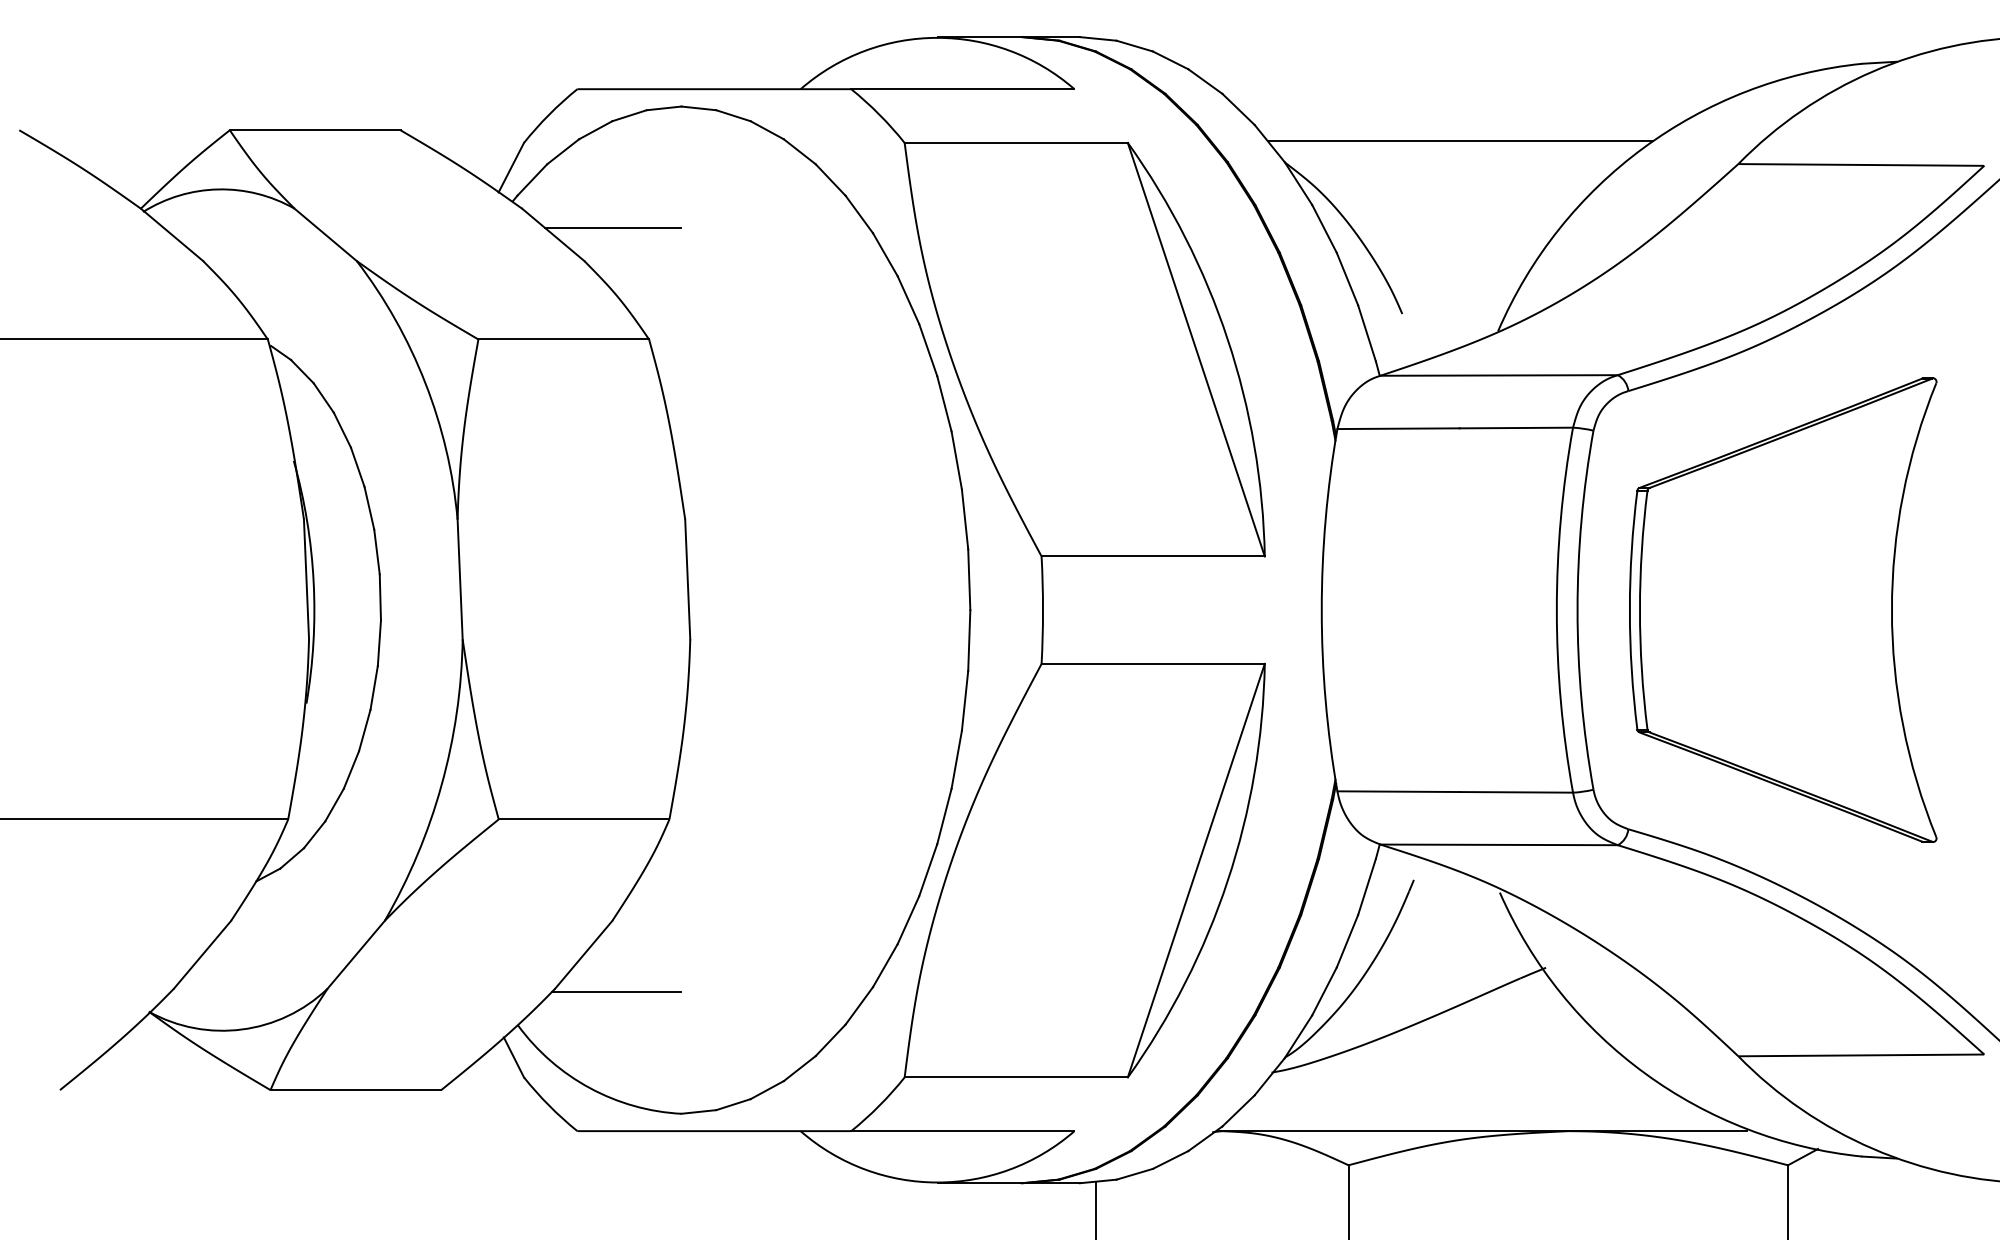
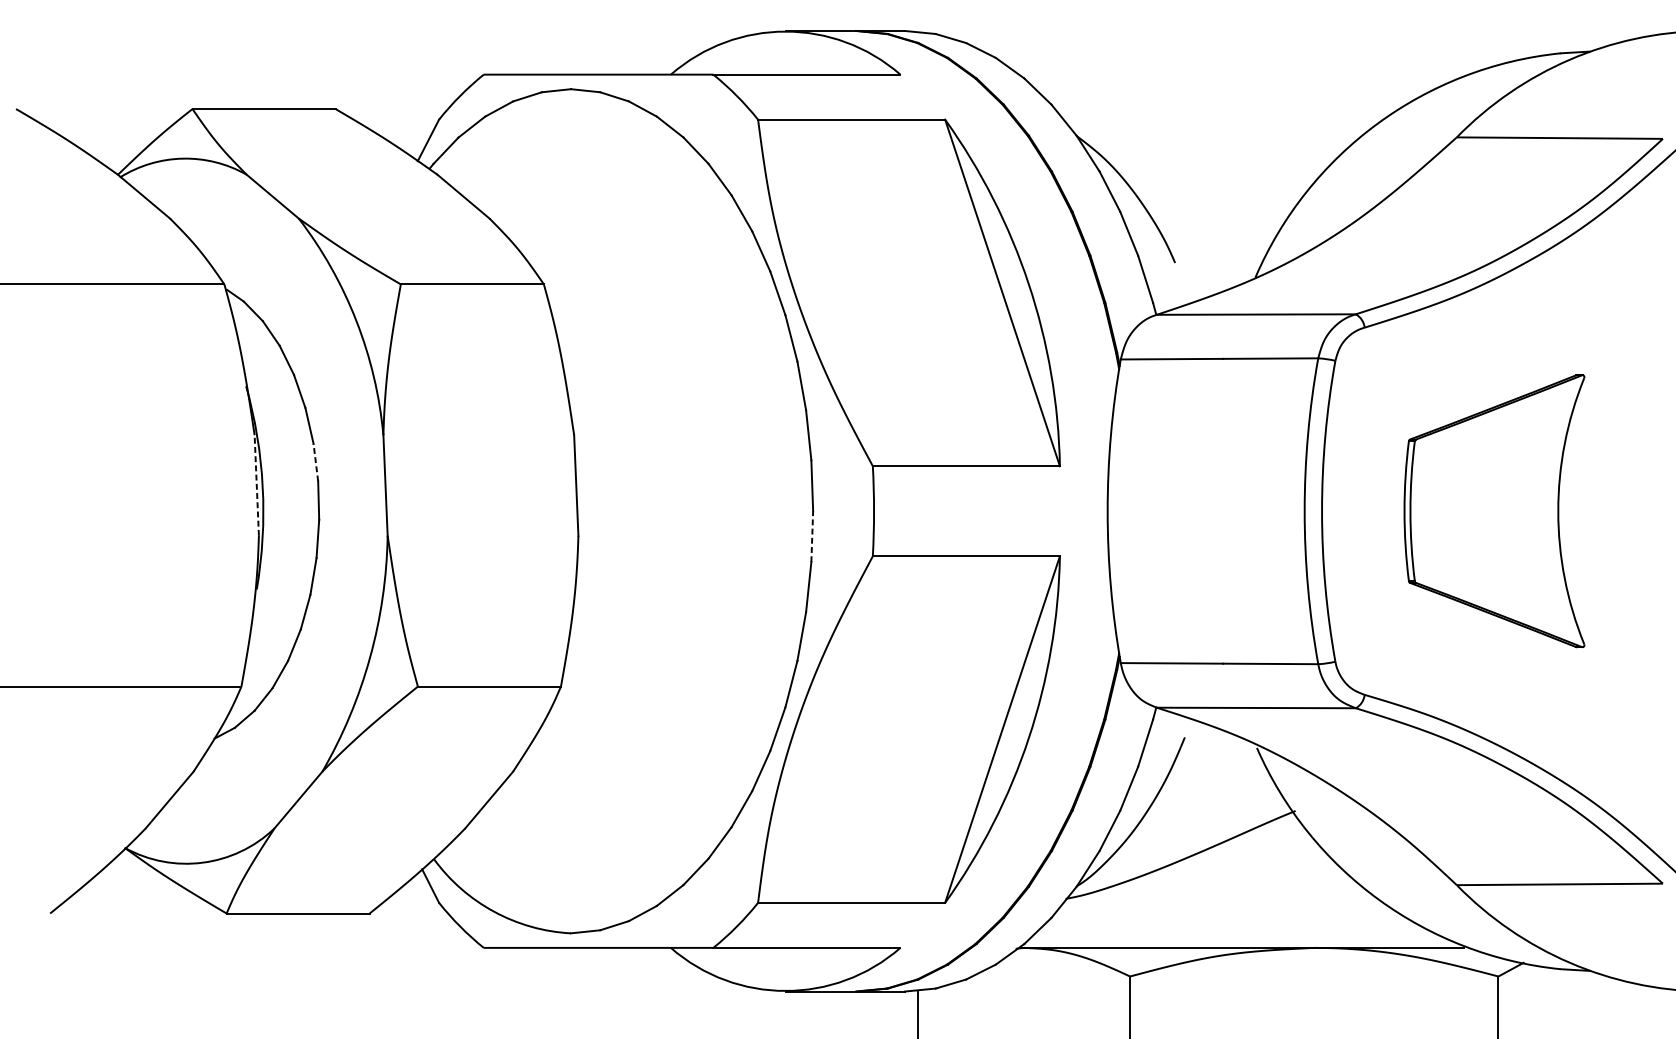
line: (1460, 141) -> (1223, 118), removed
line: (613, 228) -> (514, 191), removed
line: (377, 552) -> (316, 462), solid -> dashed
line: (306, 578) -> (256, 484), solid -> dashed
part: (1783, 609) -> (1494, 510), size x0.7
line: (969, 640) -> (812, 536), solid -> dashed
line: (616, 992) -> (516, 831), removed

